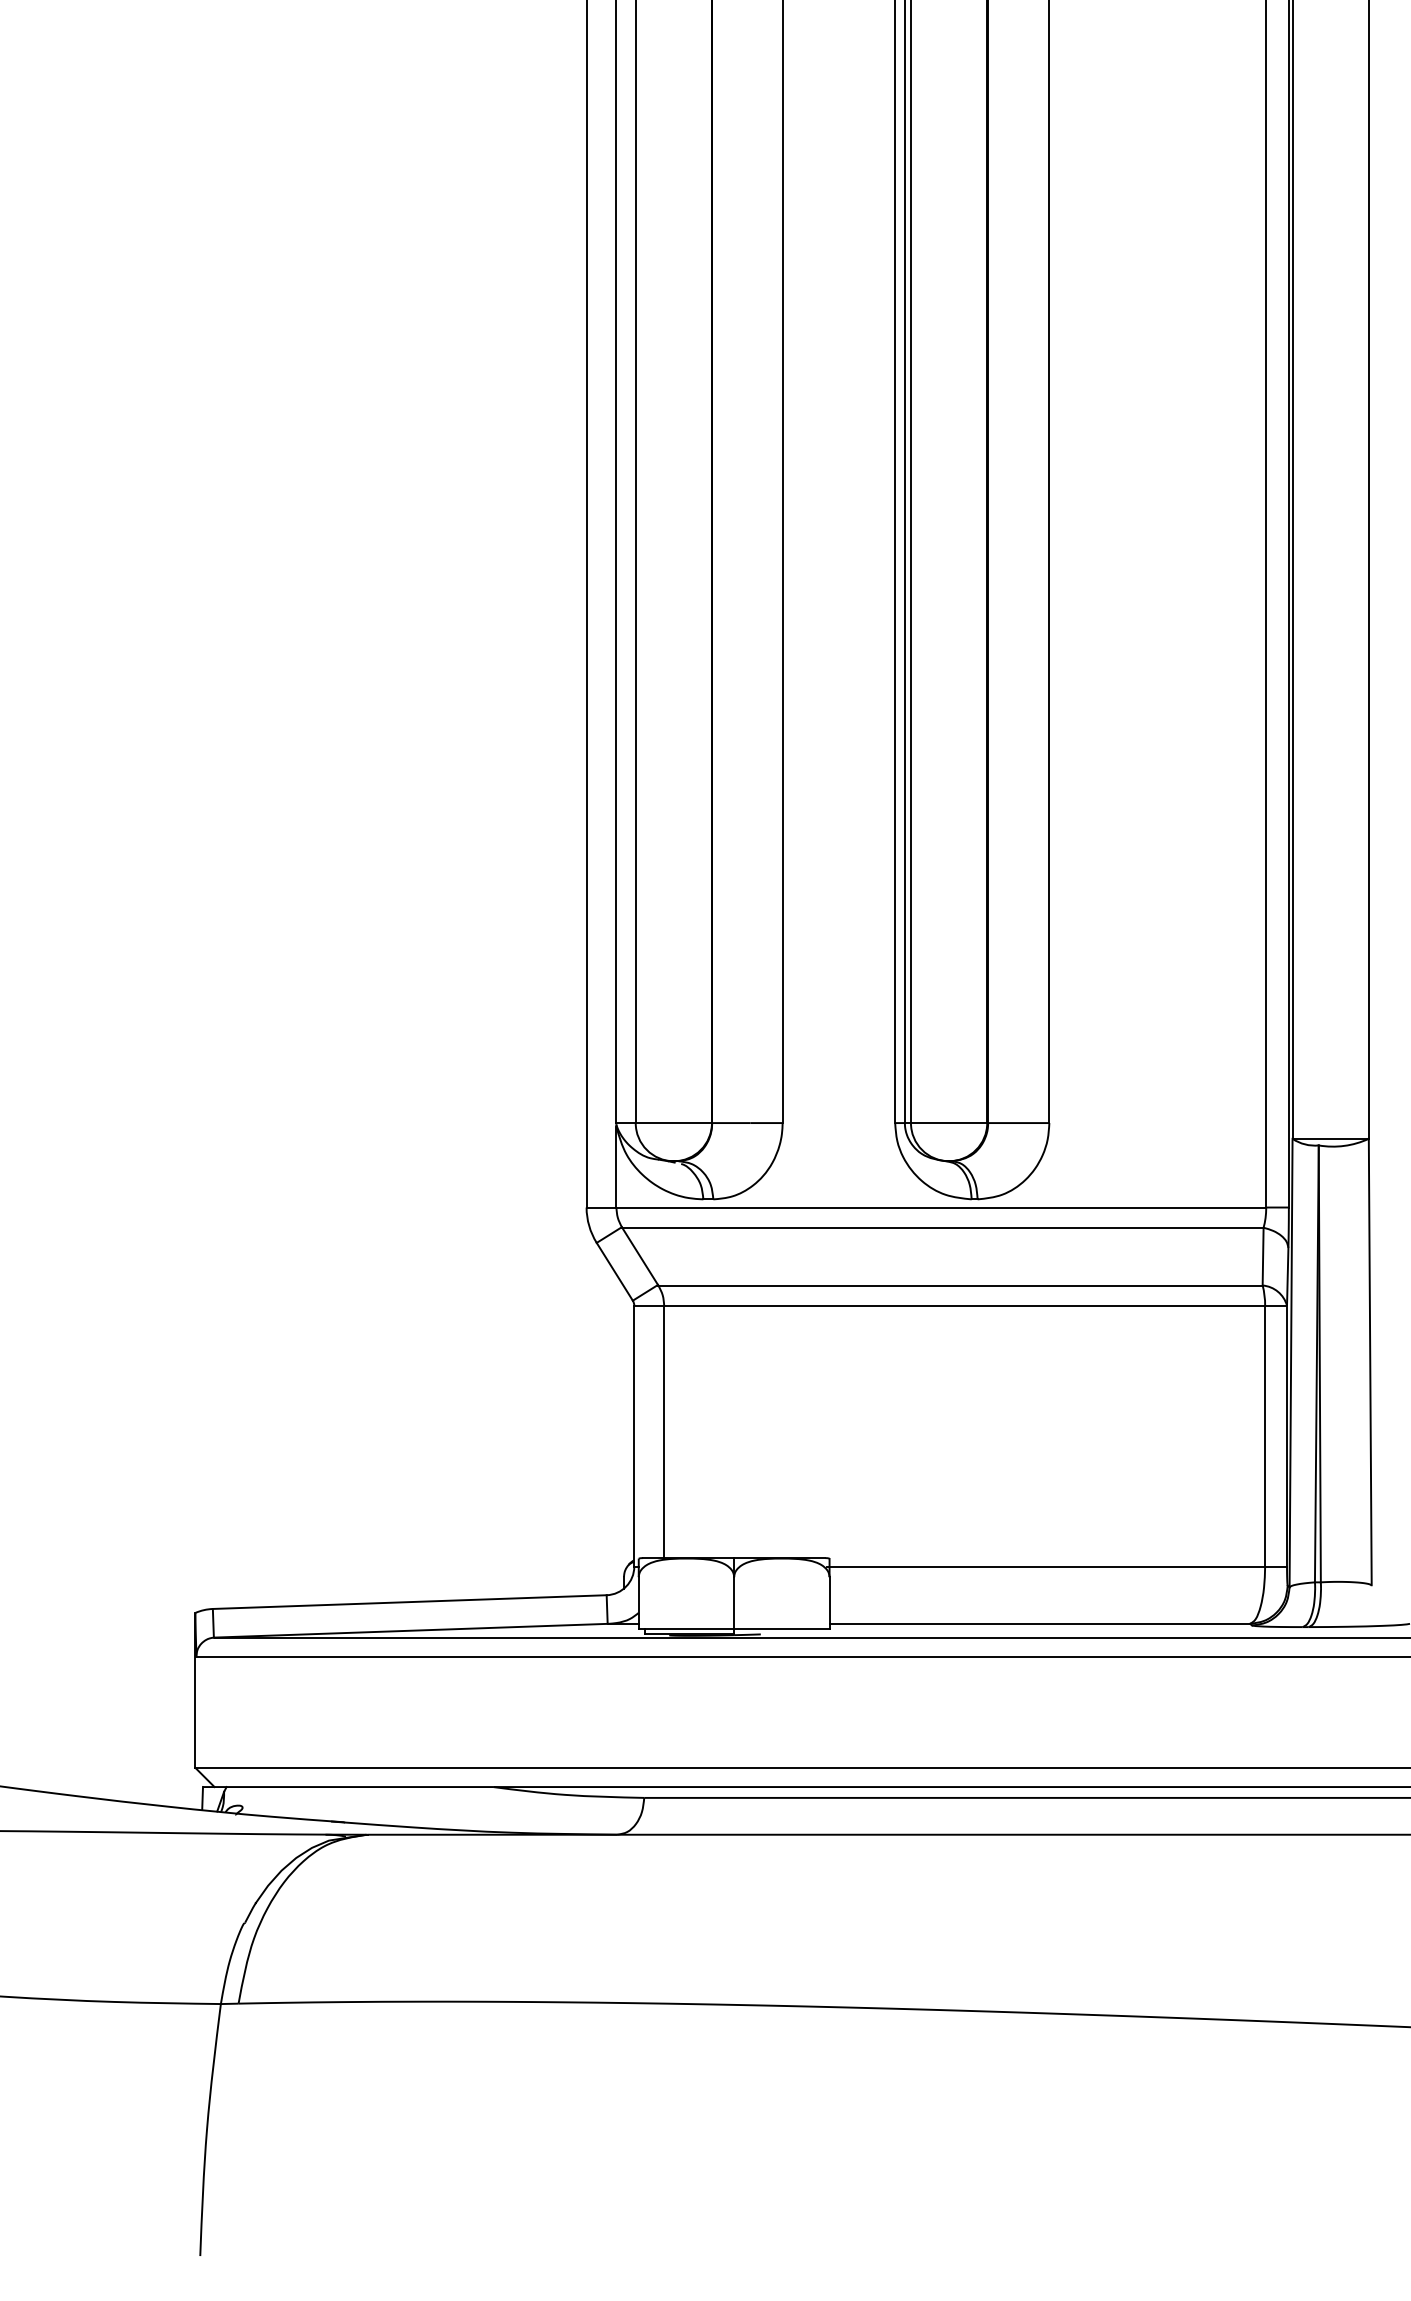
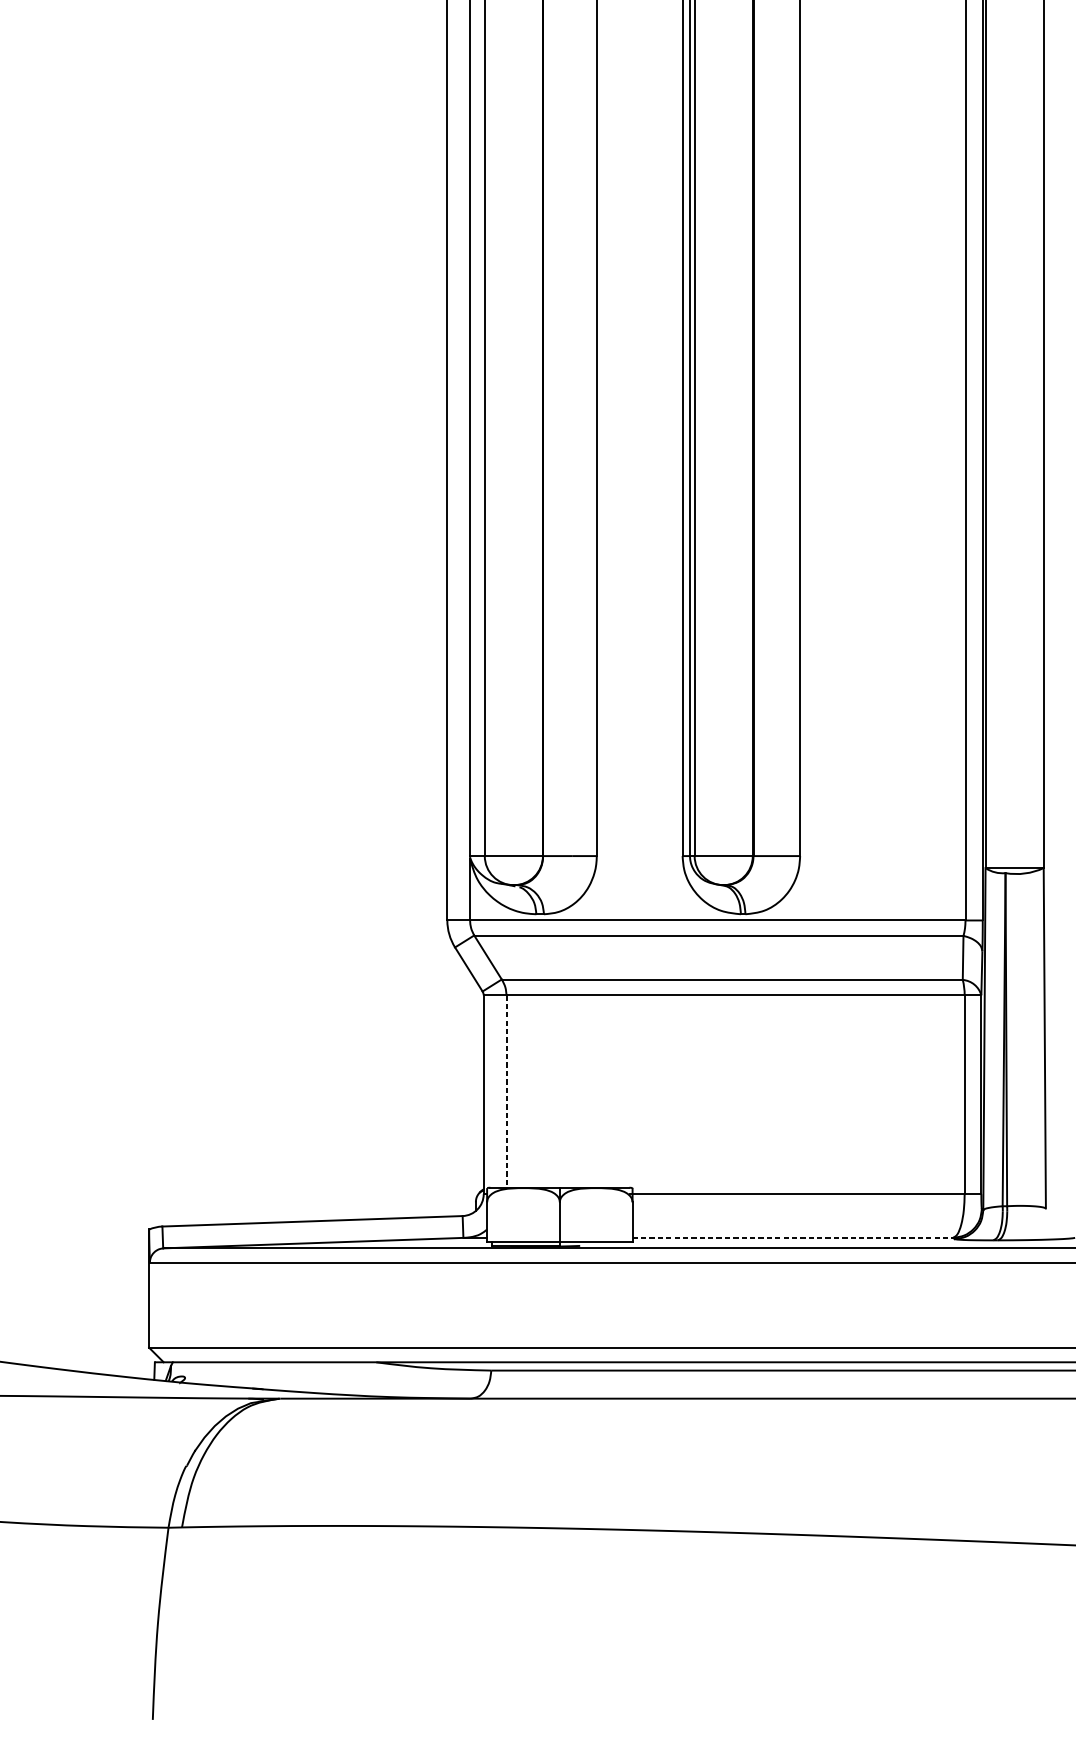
line: (664, 1432) -> (506, 1091), solid -> dashed
line: (1040, 1623) -> (793, 1237), solid -> dashed

